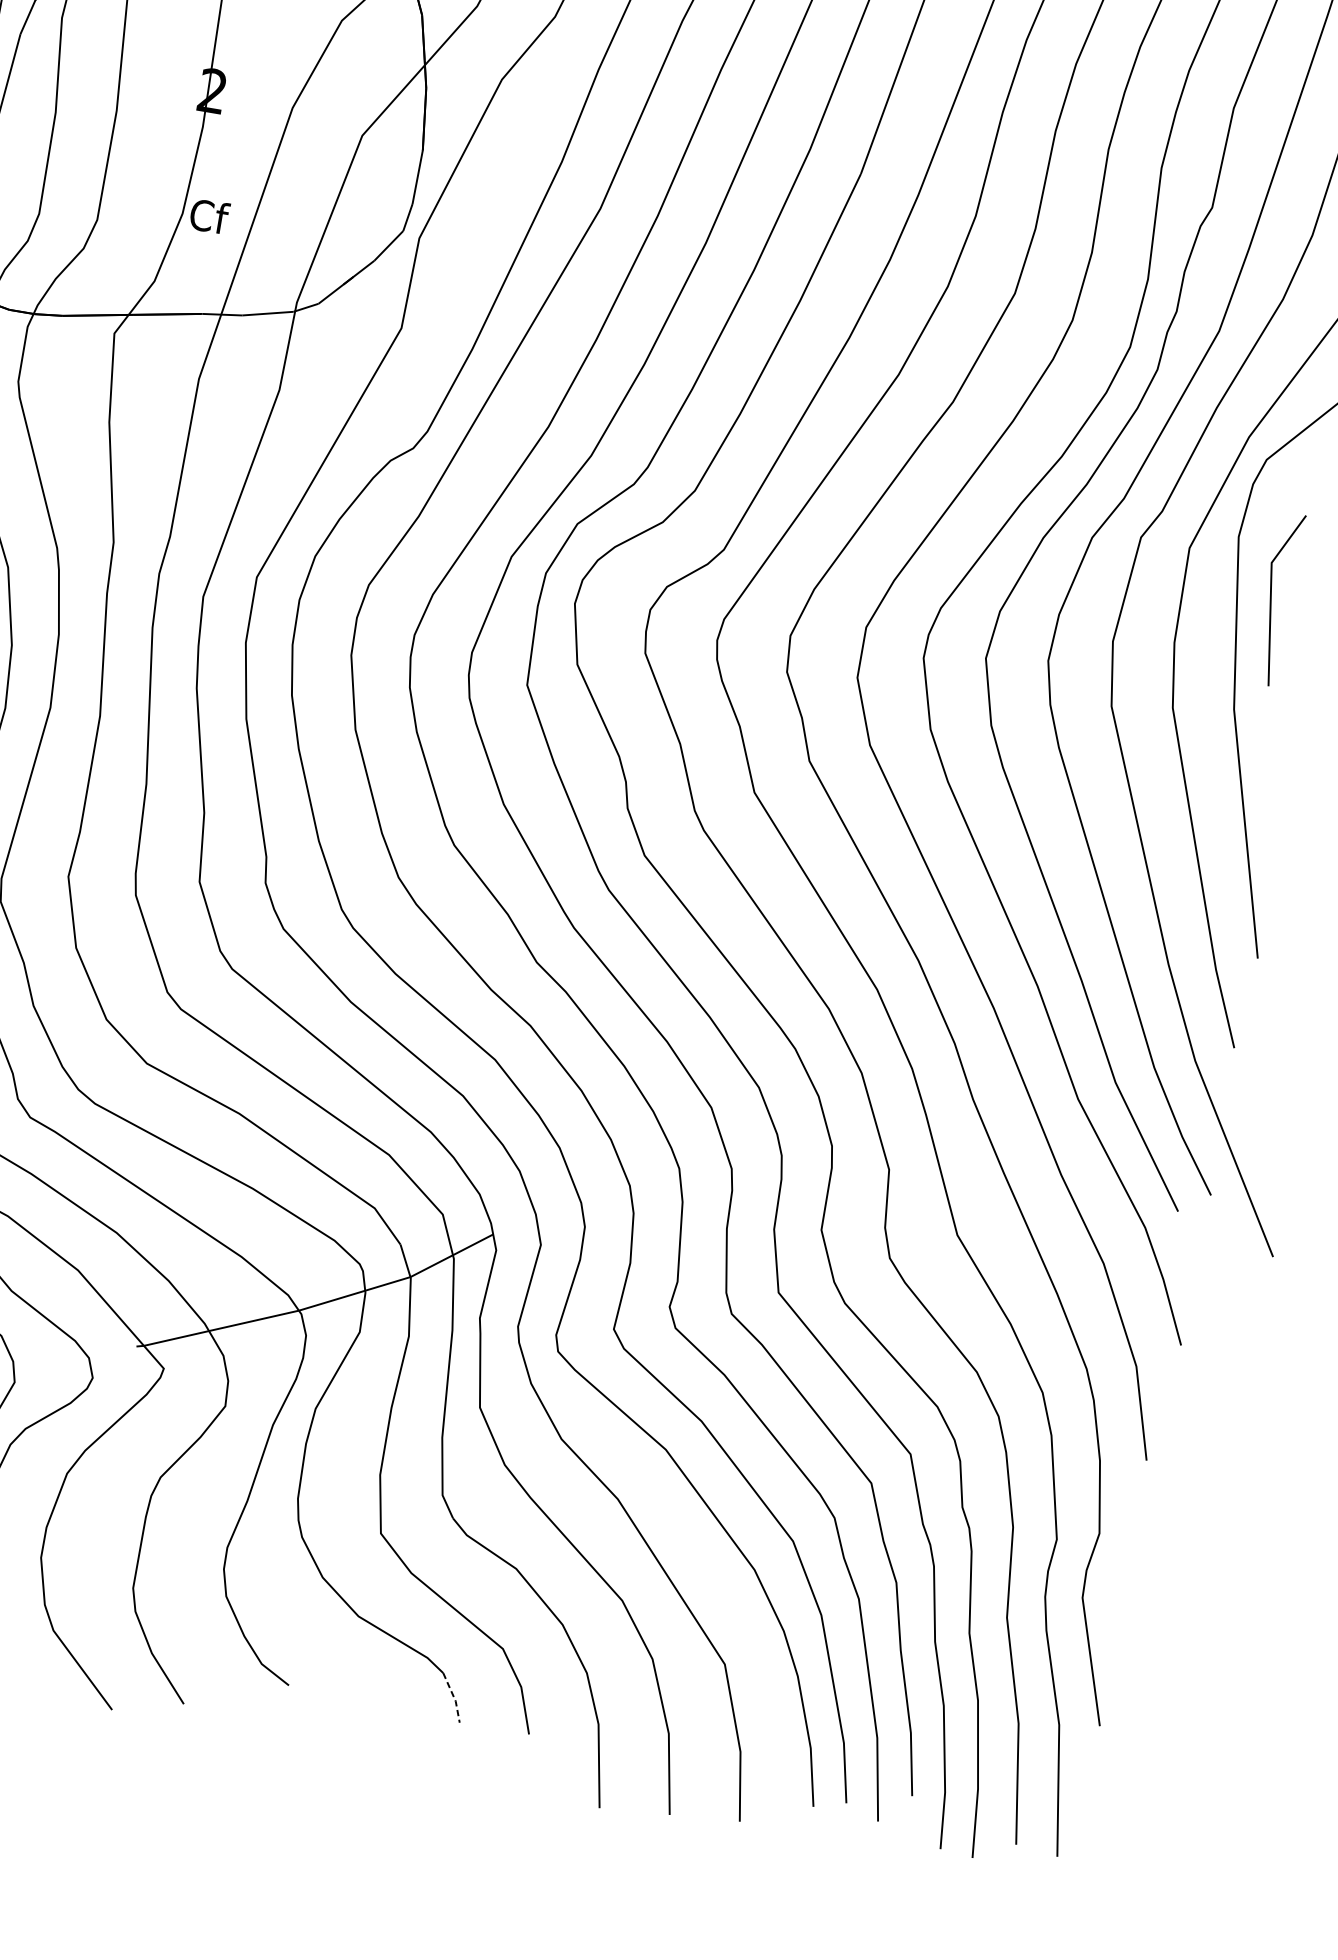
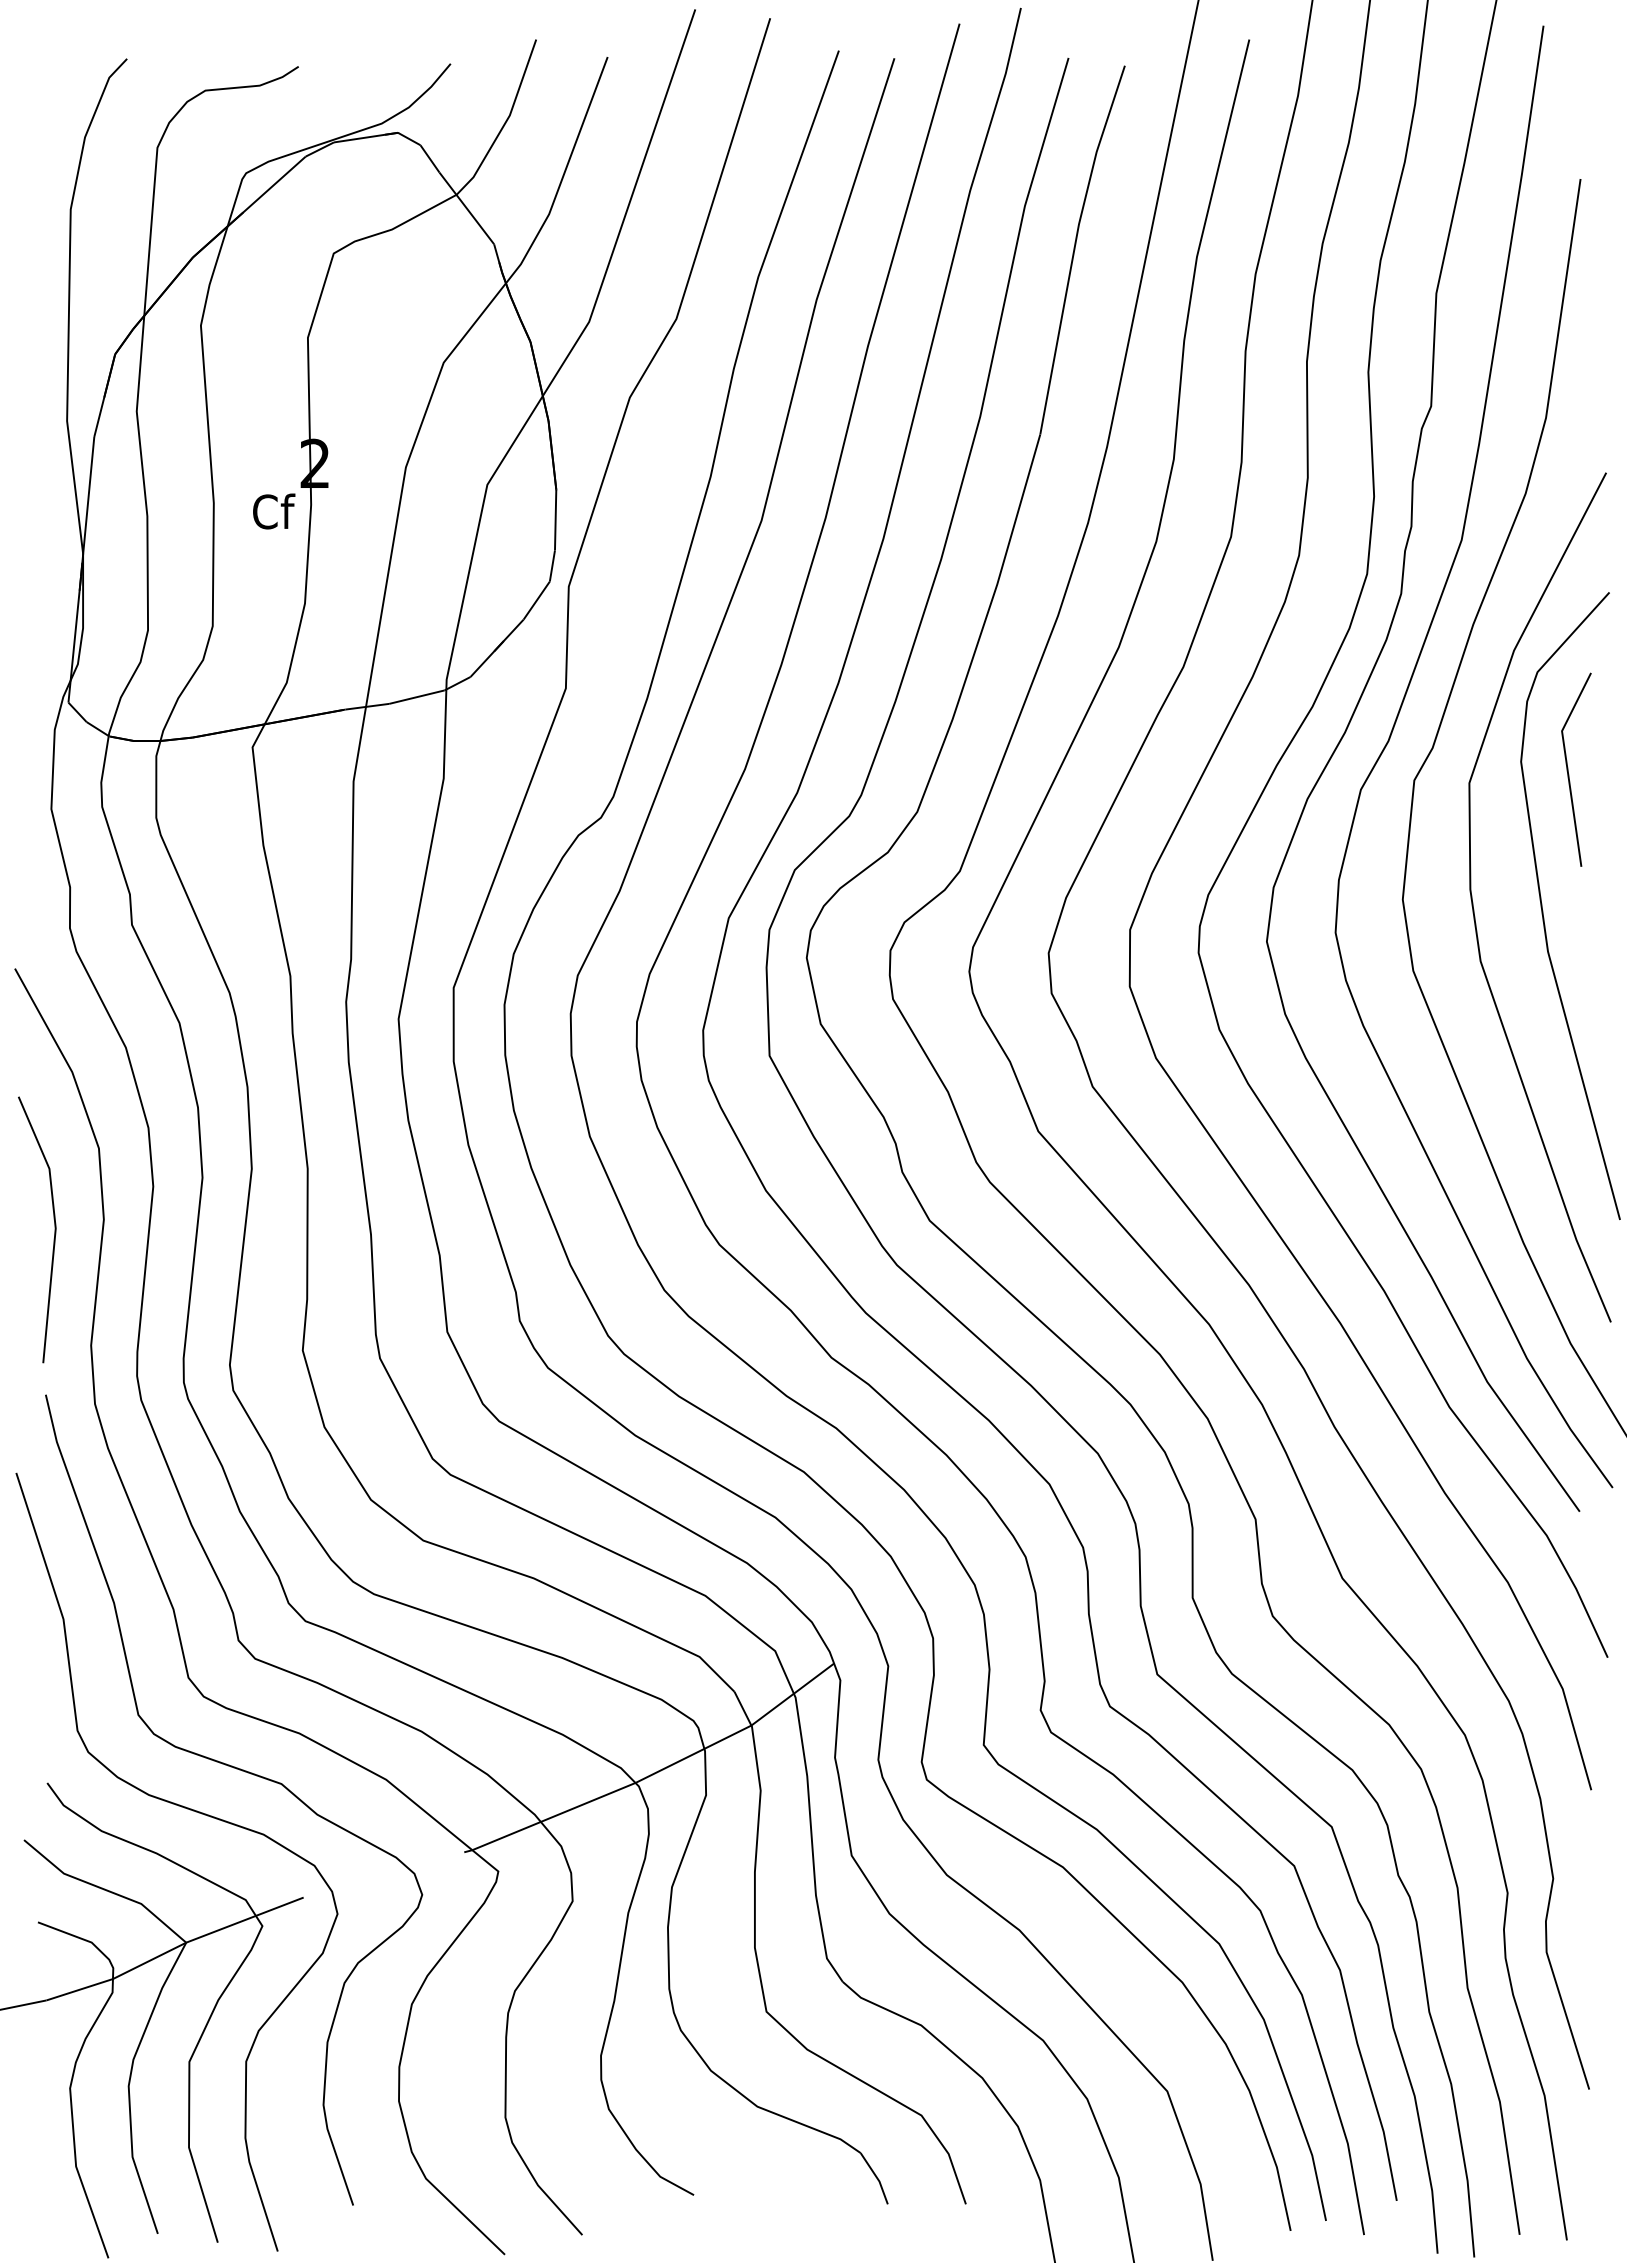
text: (209, 216) -> (274, 511), moved
line: (1271, 597) -> (1568, 769), moved
line: (454, 1698) -> (877, 2178), dashed -> solid

